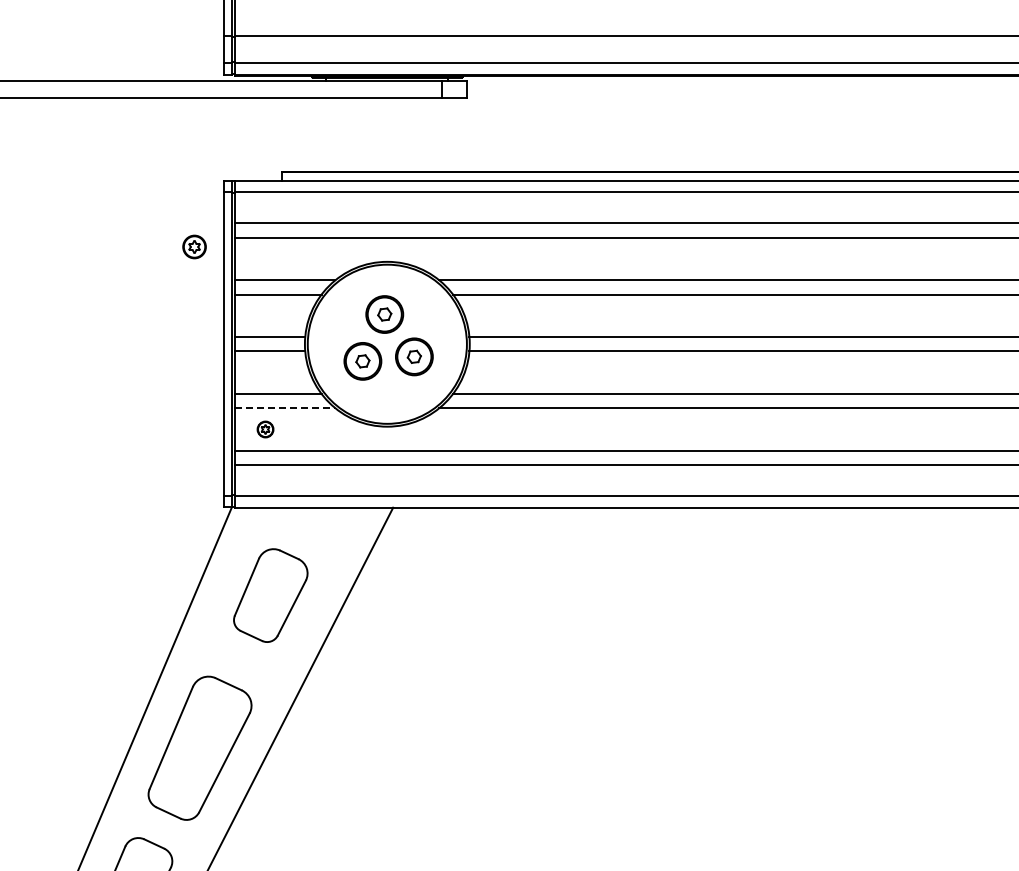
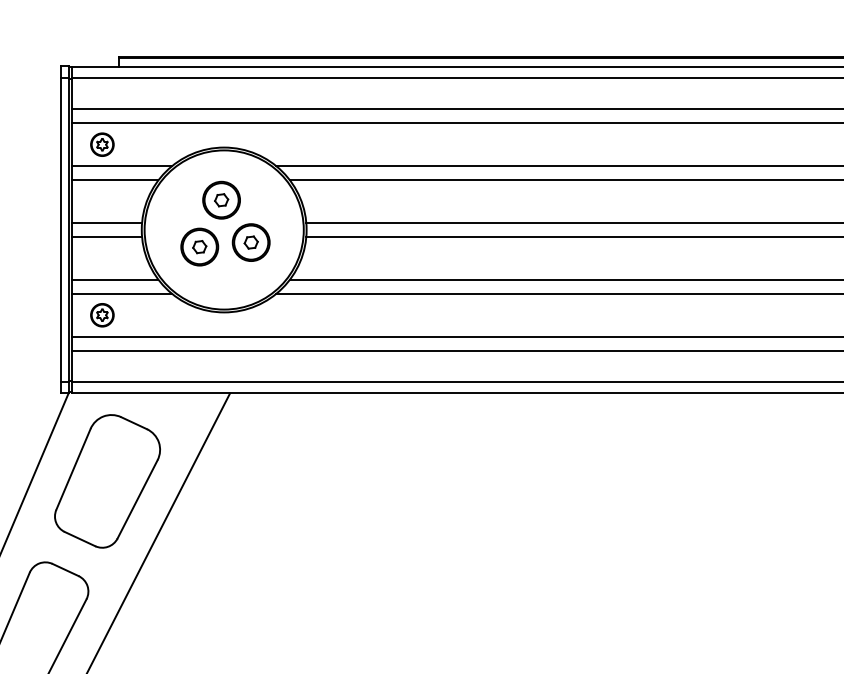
part: (194, 246) -> (102, 144), moved
line: (285, 408) -> (122, 294), dashed -> solid
part: (265, 429) -> (102, 315), size x1.43
part: (270, 595) -> (107, 481), size x1.43

